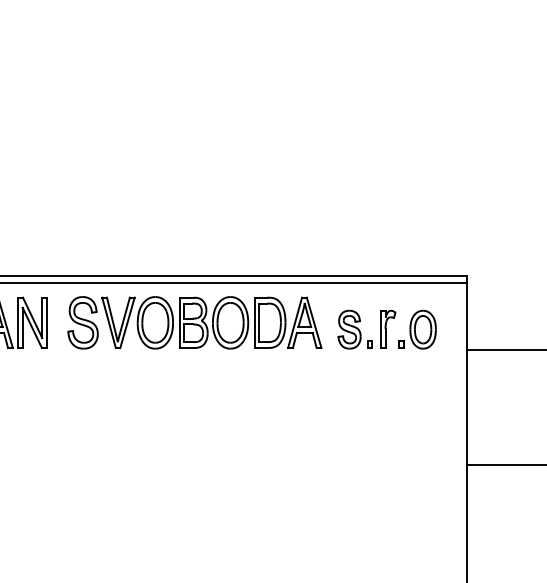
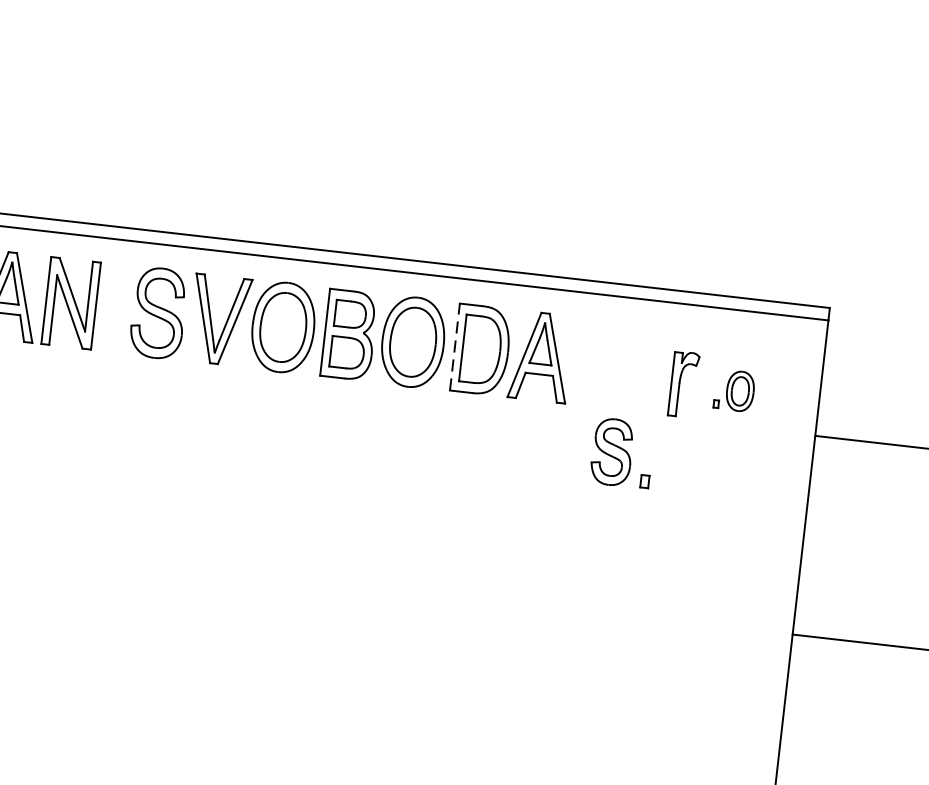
line: (254, 322) -> (454, 346), solid -> dashed
part: (354, 329) -> (620, 452), moved
part: (417, 329) -> (734, 390), size x0.6

